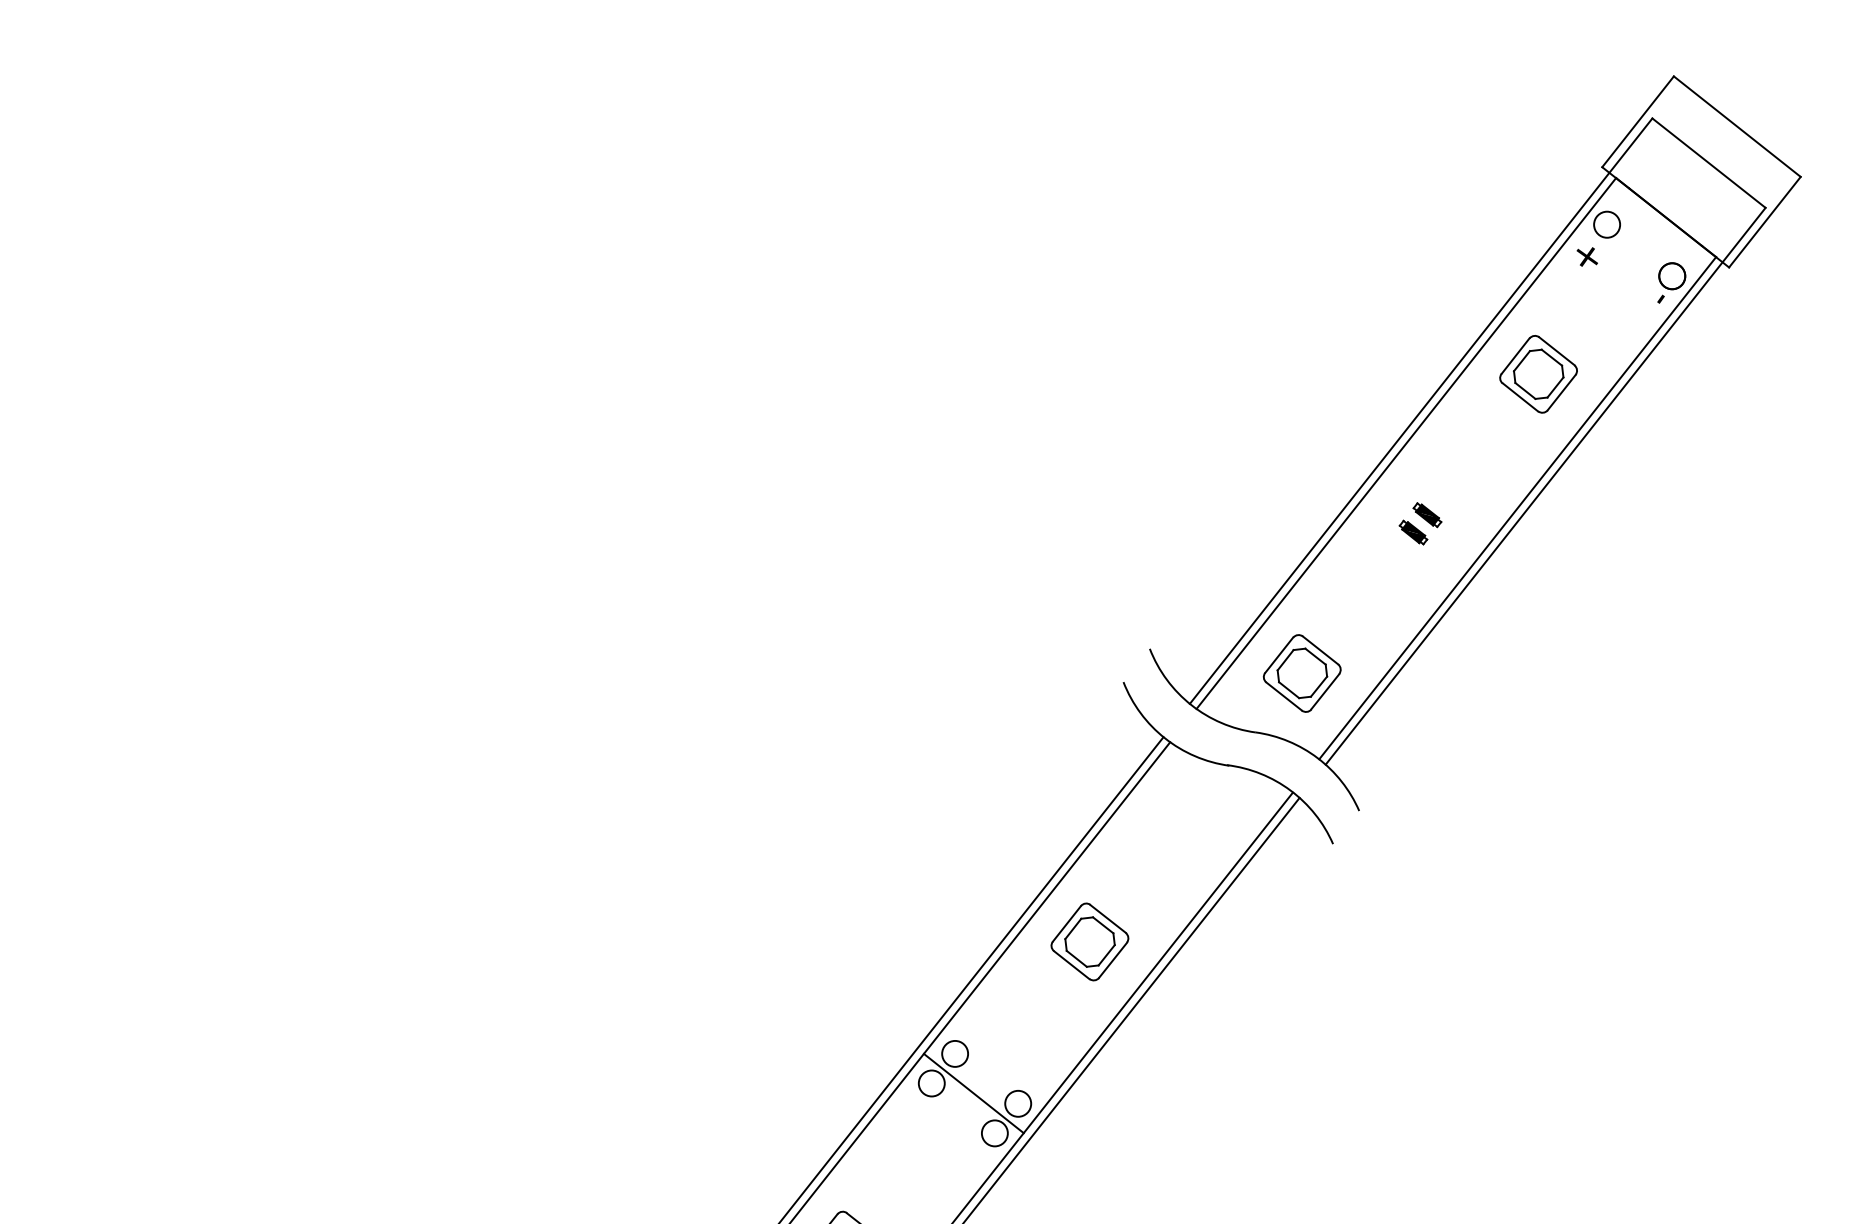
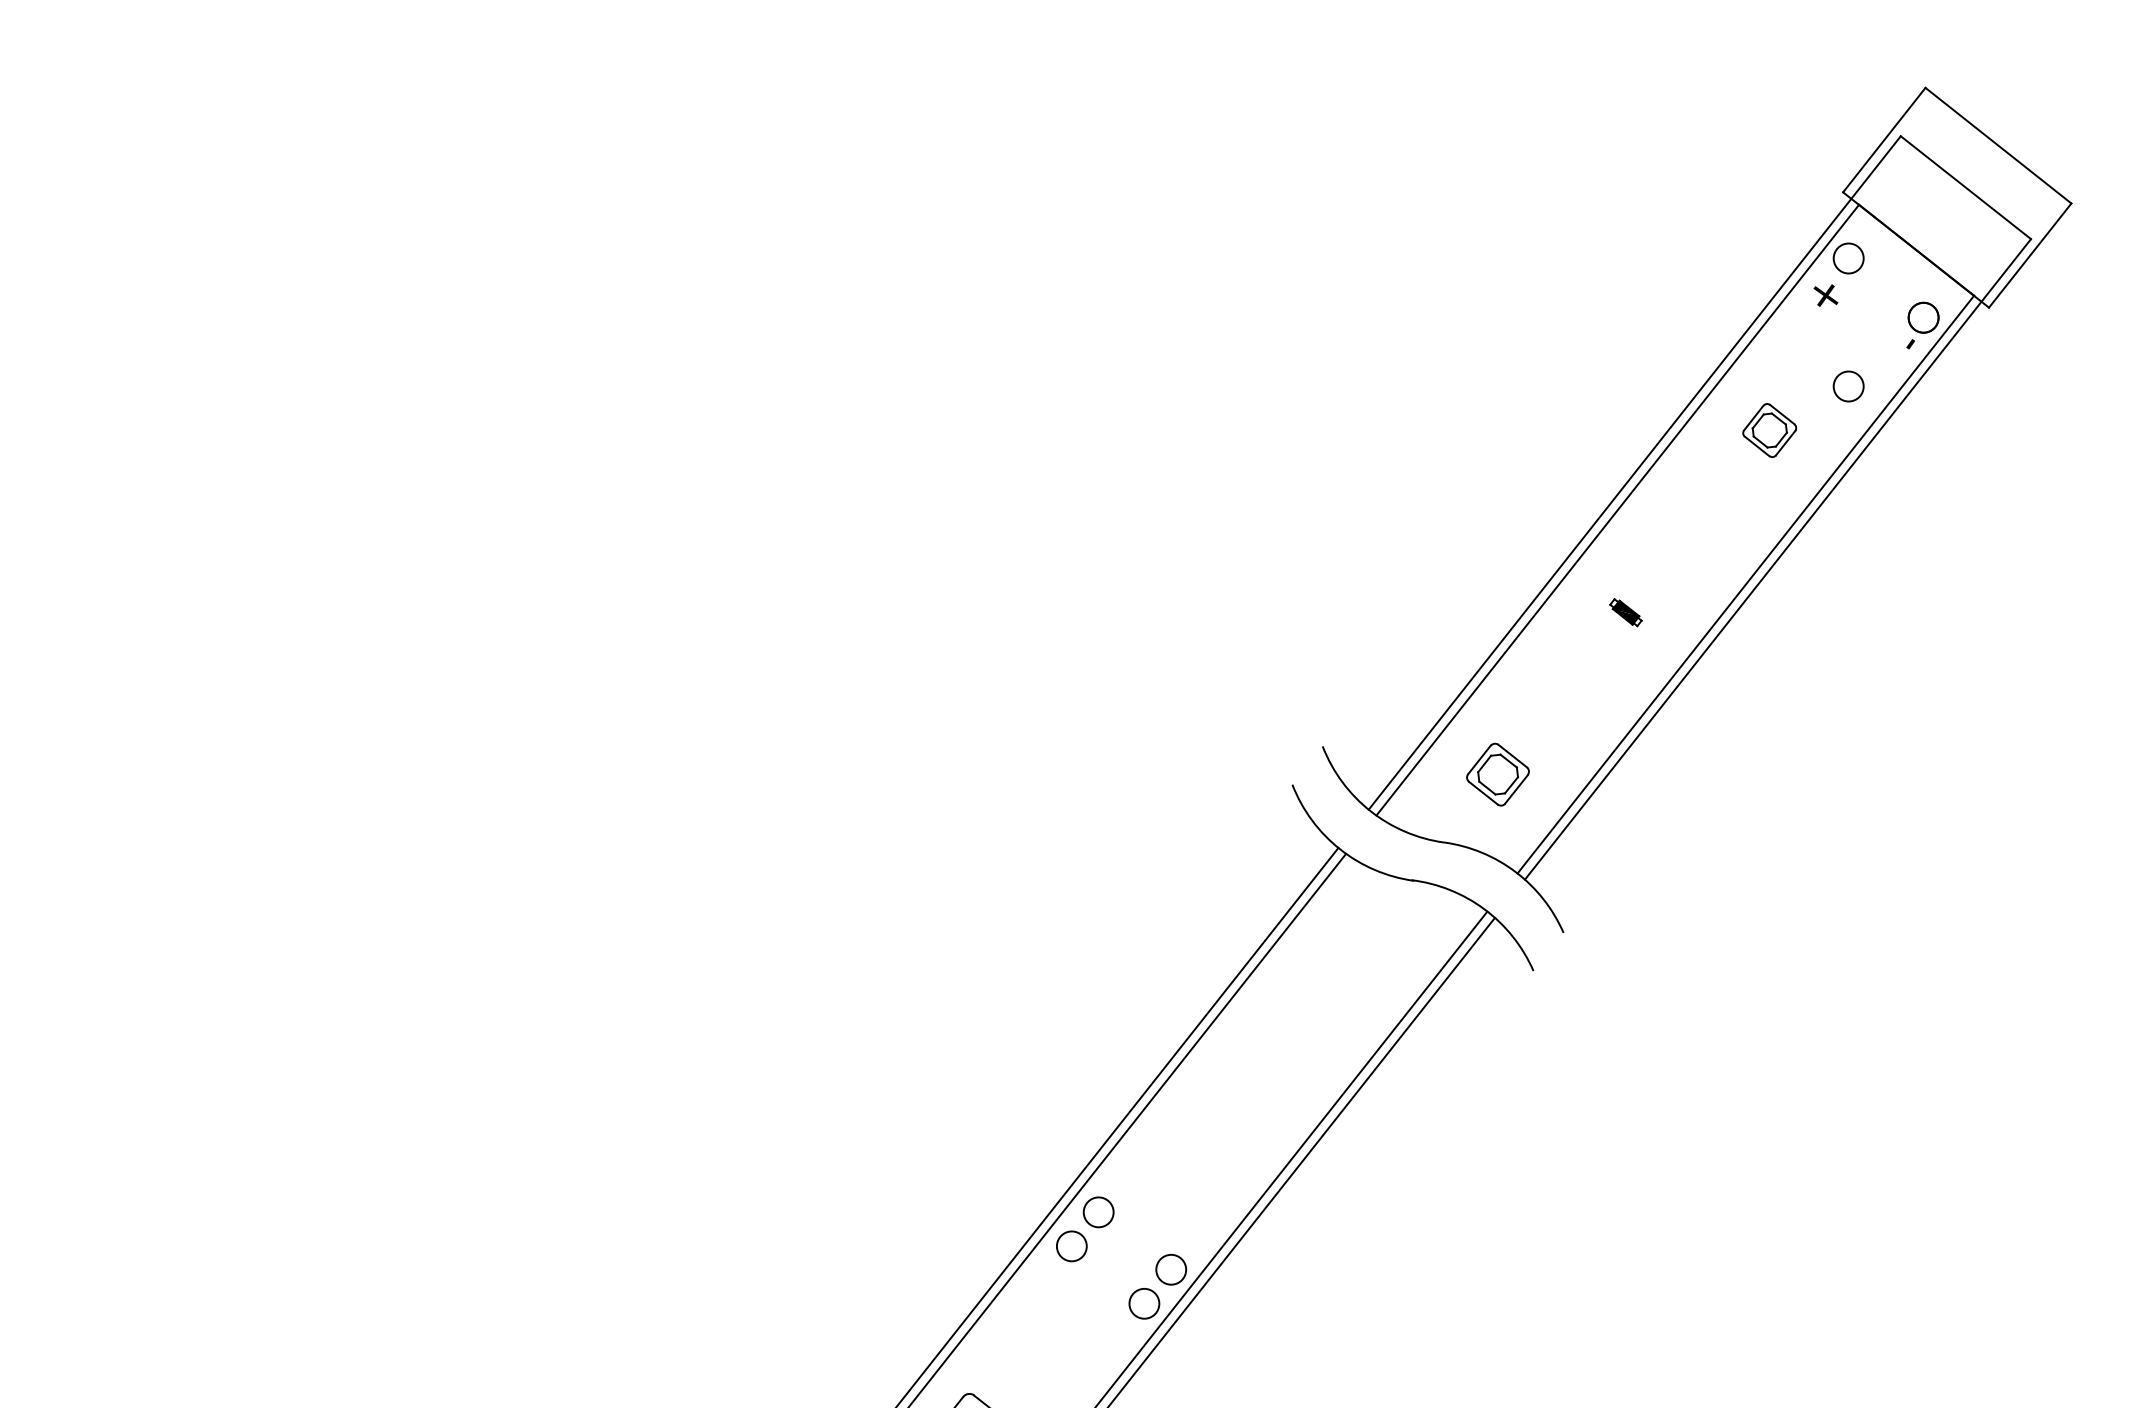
circle: (1606, 335) -> (1848, 386), added
part: (1538, 374) -> (1769, 430), size x0.6
part: (1427, 515) -> (1641, 592), removed
part: (1301, 673) -> (1497, 774), size x0.7
part: (1089, 941) -> (1253, 1083), removed
line: (973, 1093) -> (1119, 1257), removed

